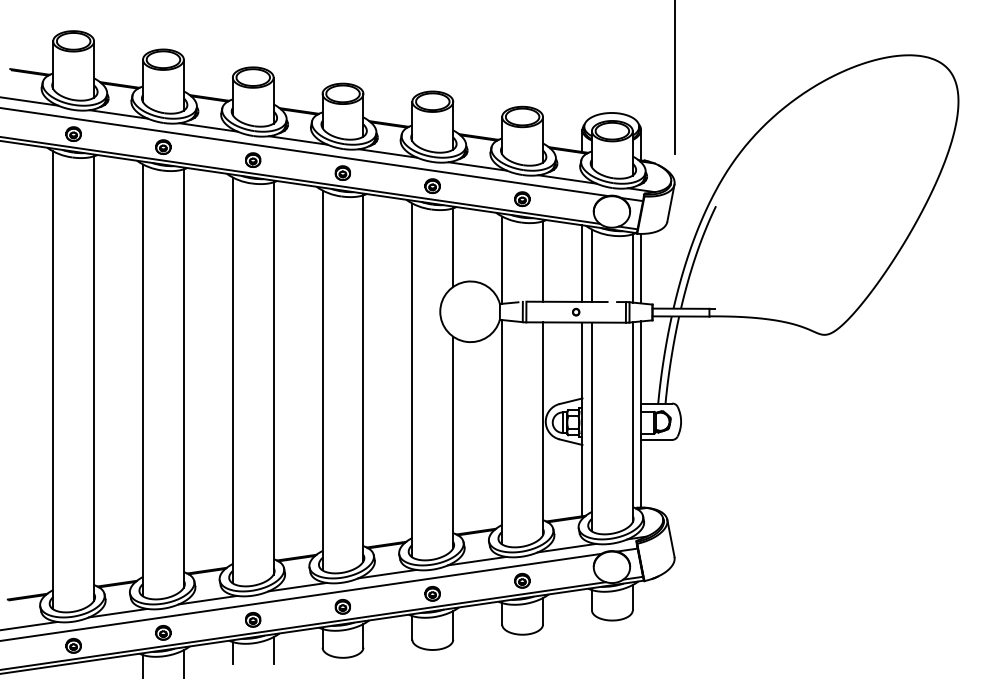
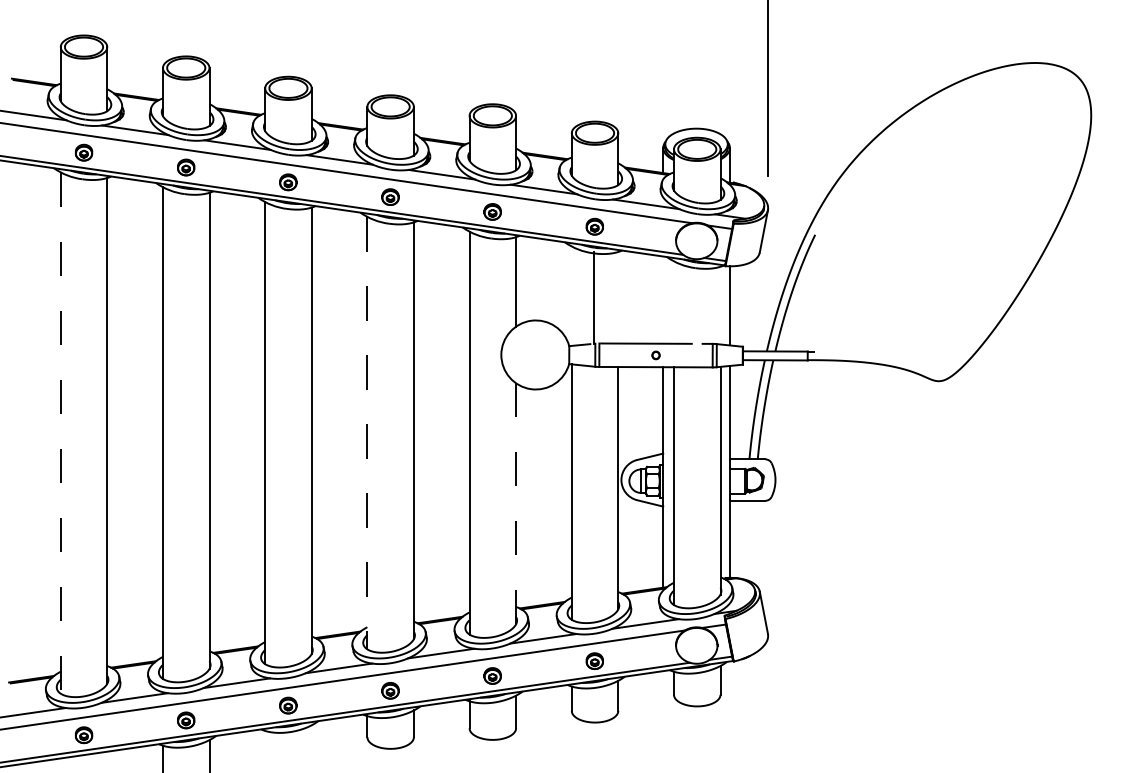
line: (501, 259) -> (571, 295), removed
line: (543, 261) -> (594, 297), moved
line: (582, 263) -> (663, 299), removed
line: (591, 265) -> (673, 302), removed
line: (632, 268) -> (720, 305), removed
line: (52, 380) -> (60, 433), solid -> dashed
line: (322, 380) -> (367, 433), solid -> dashed
line: (453, 442) -> (516, 503), solid -> dashed
line: (273, 650) -> (311, 740), removed
line: (233, 652) -> (265, 742), removed

